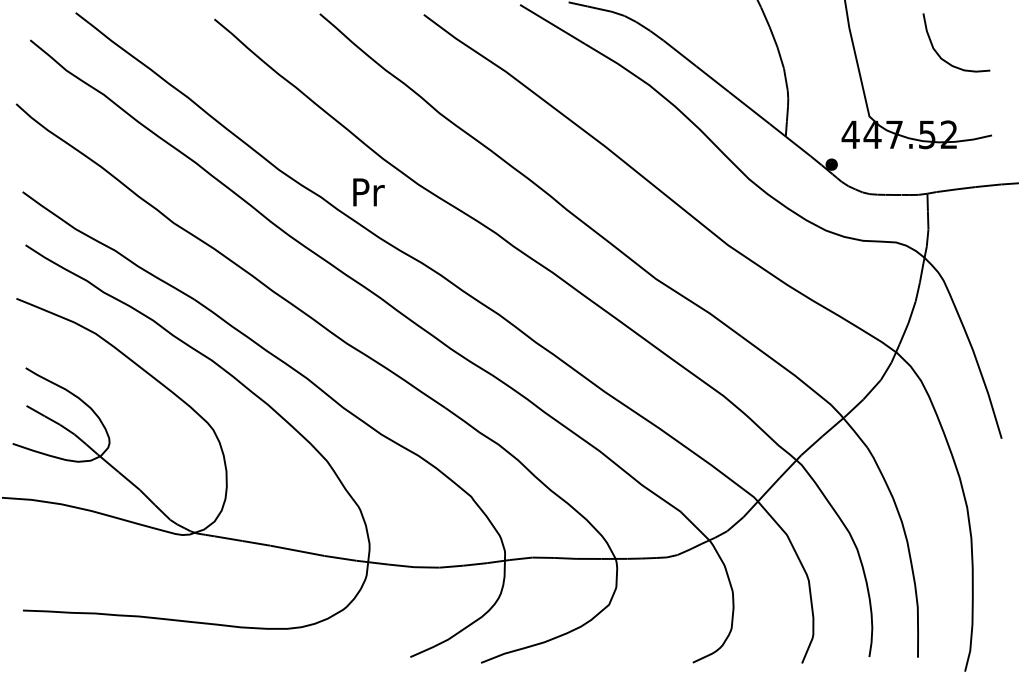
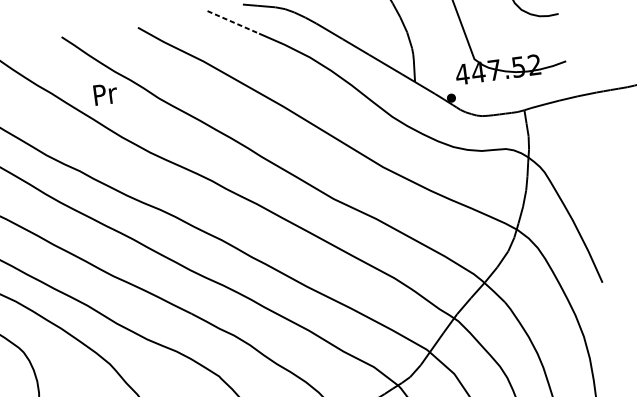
line: (553, 24) -> (233, 22), solid -> dashed
text: (368, 192) -> (105, 94), moved

